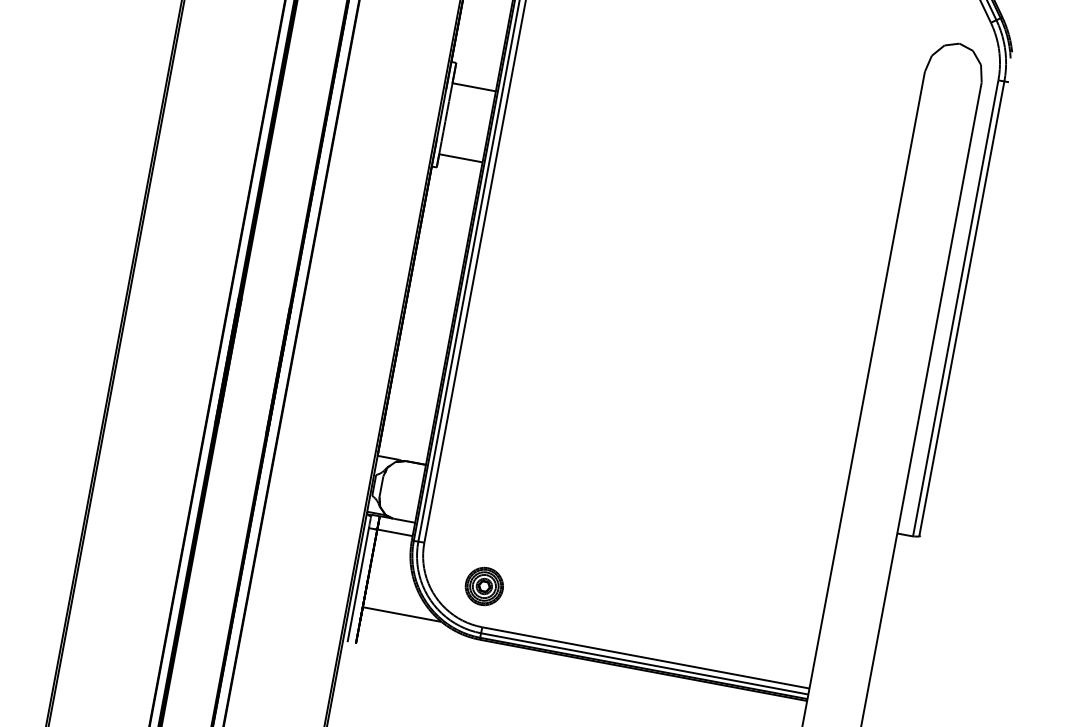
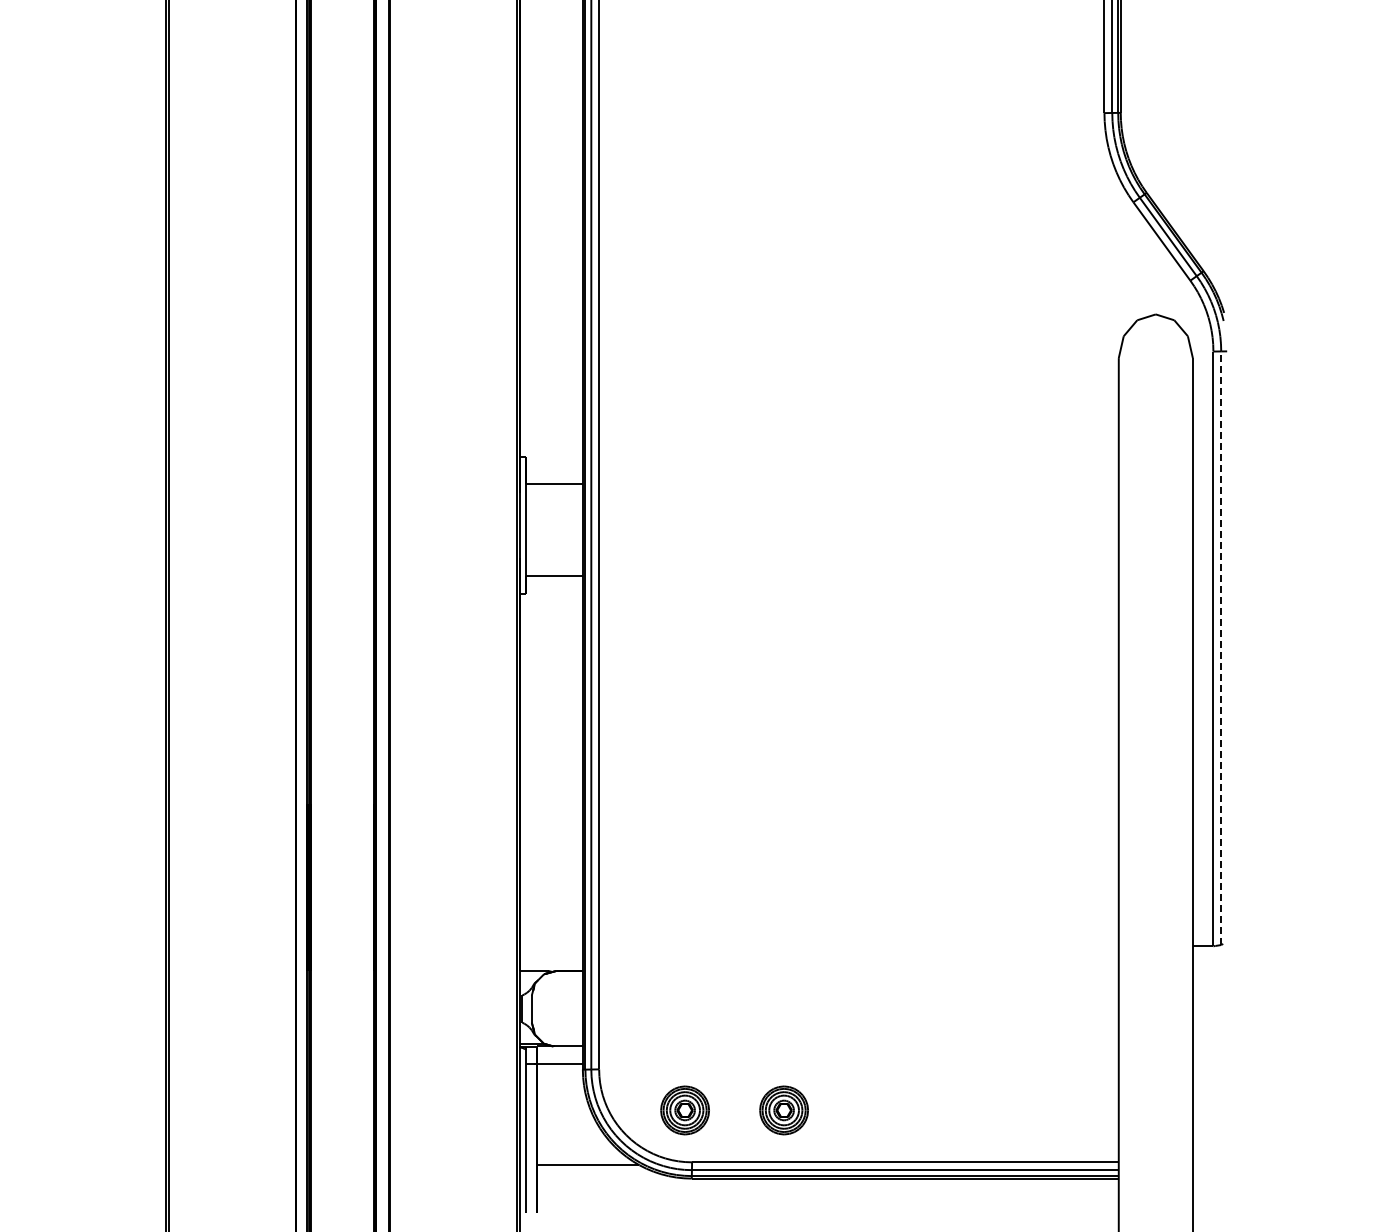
line: (961, 309) -> (1221, 648), solid -> dashed
part: (559, 600) -> (783, 1110), added

